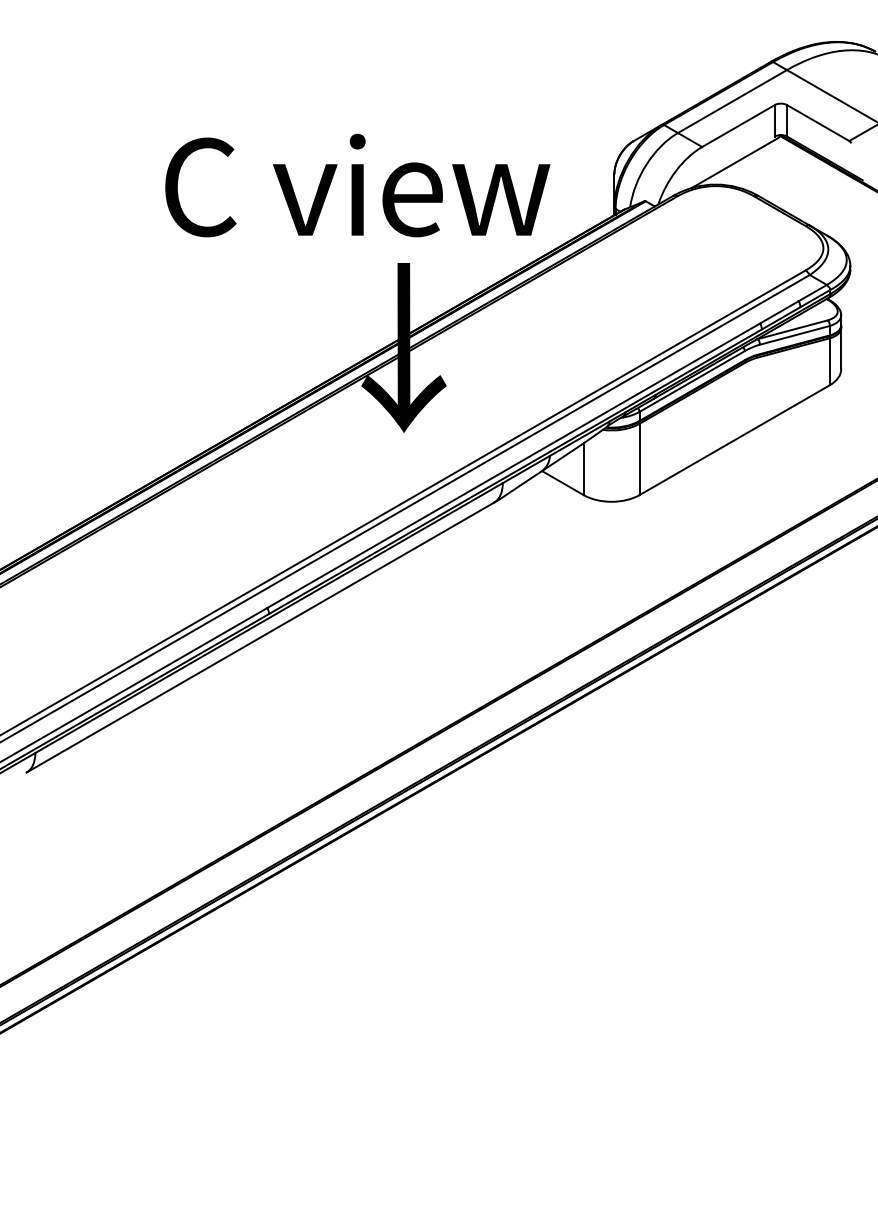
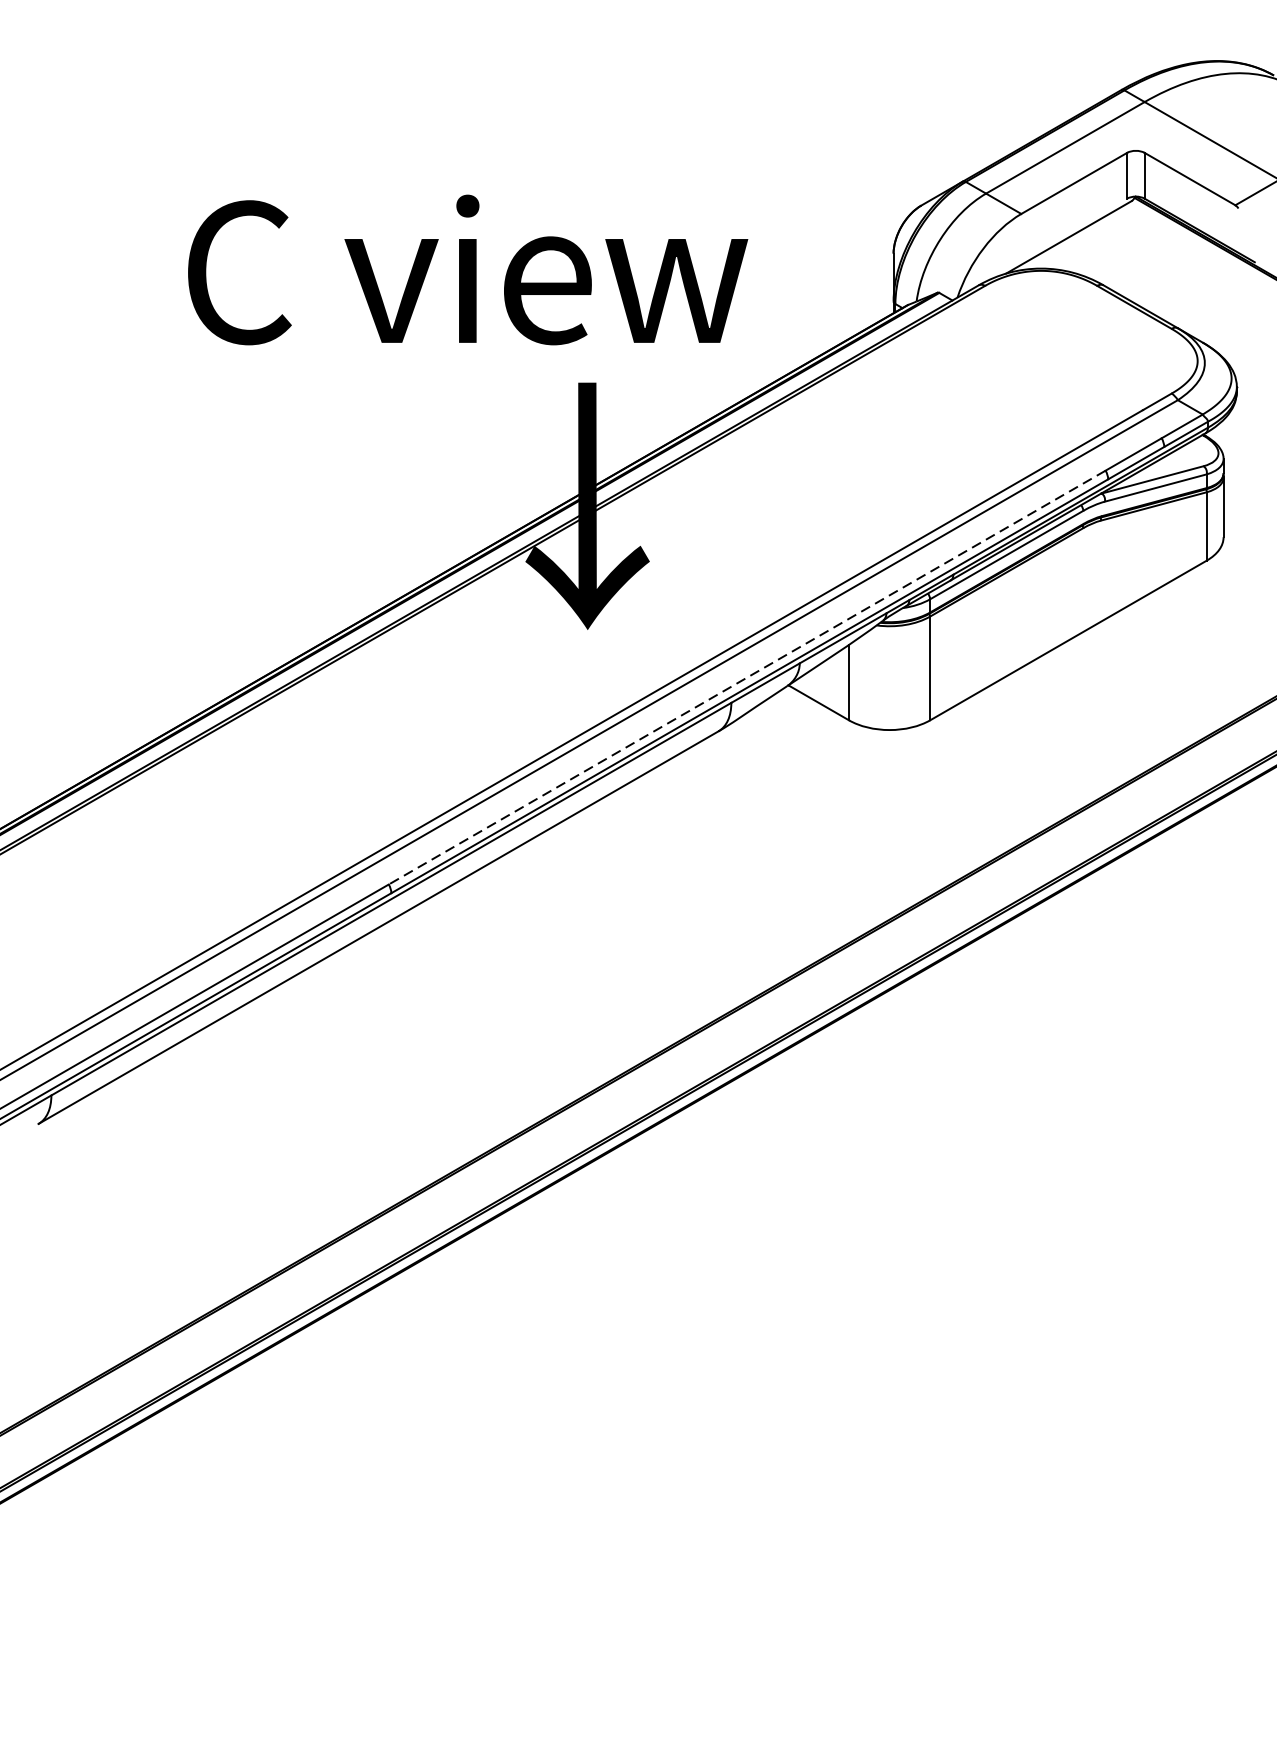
text: (357, 185) -> (467, 269), moved
line: (513, 465) -> (746, 677), solid -> dashed

